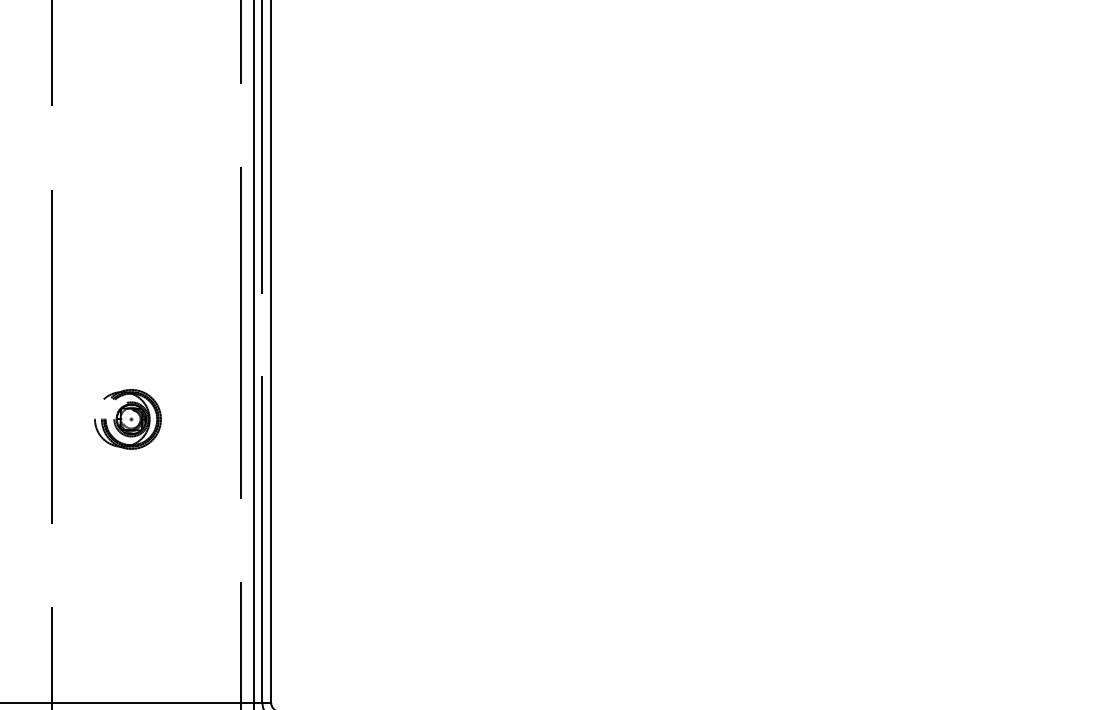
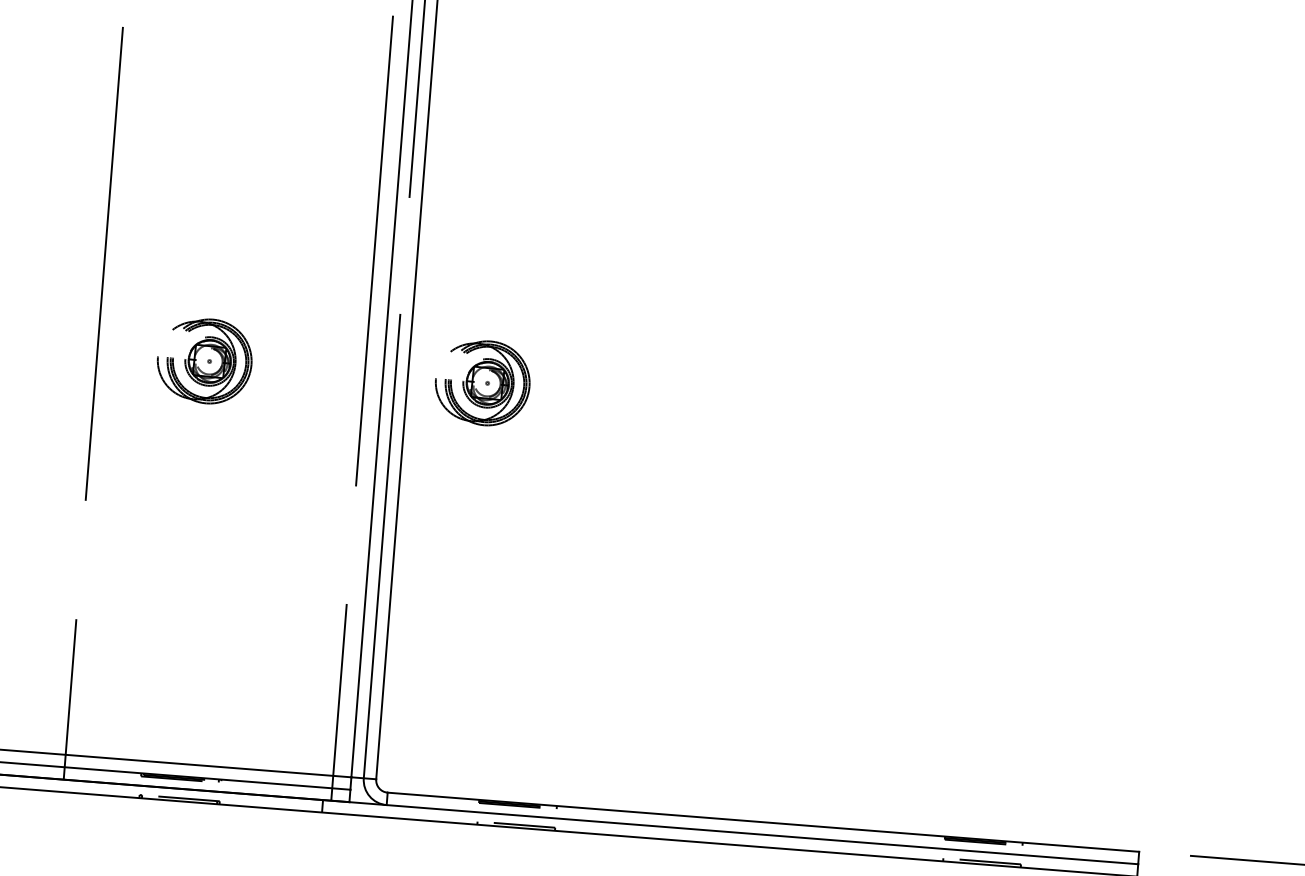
part: (323, 419) -> (482, 383), added

